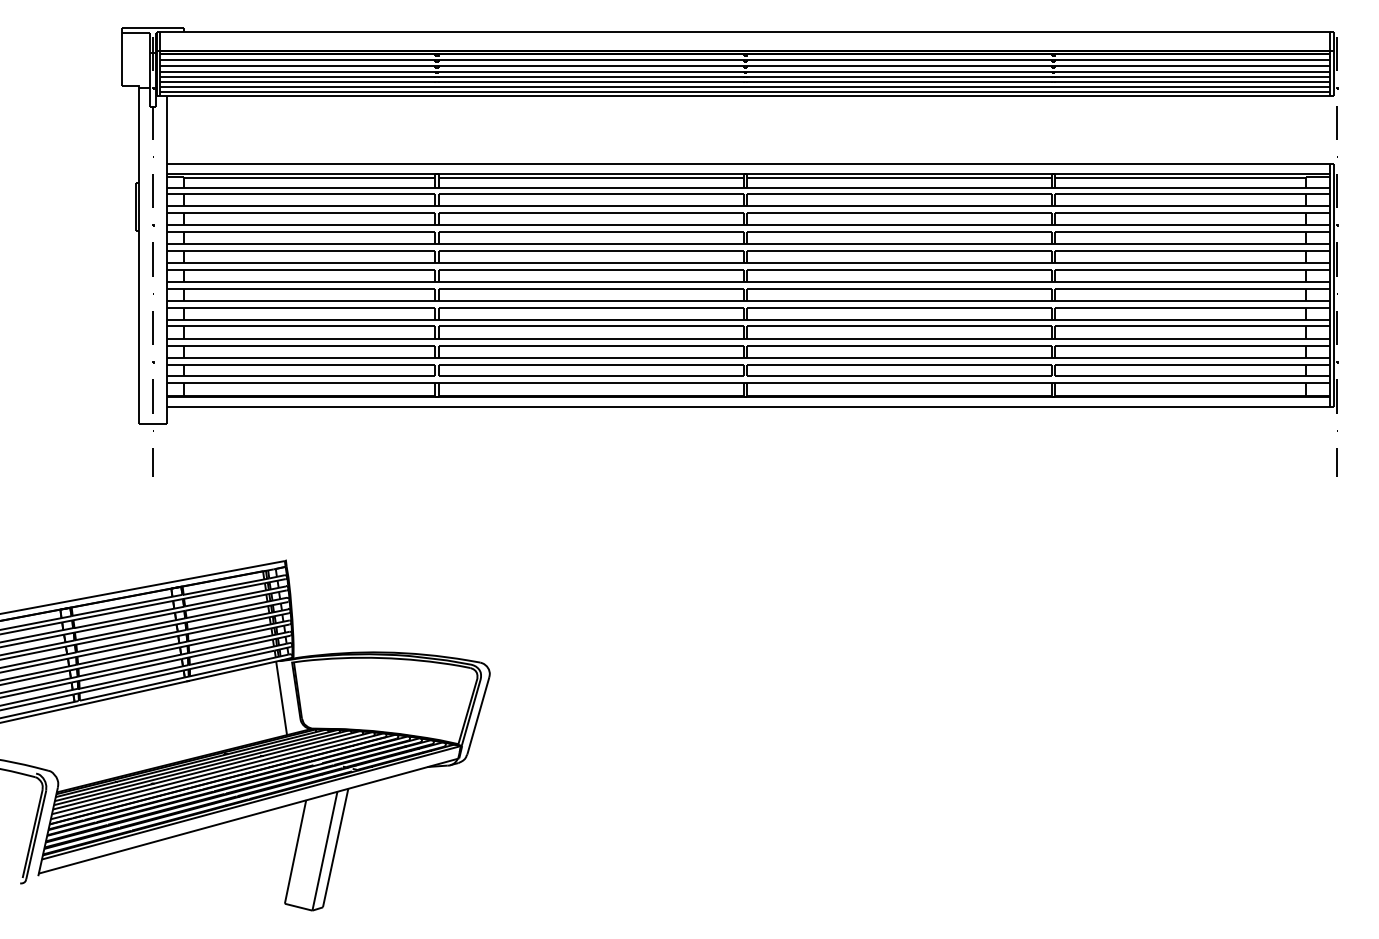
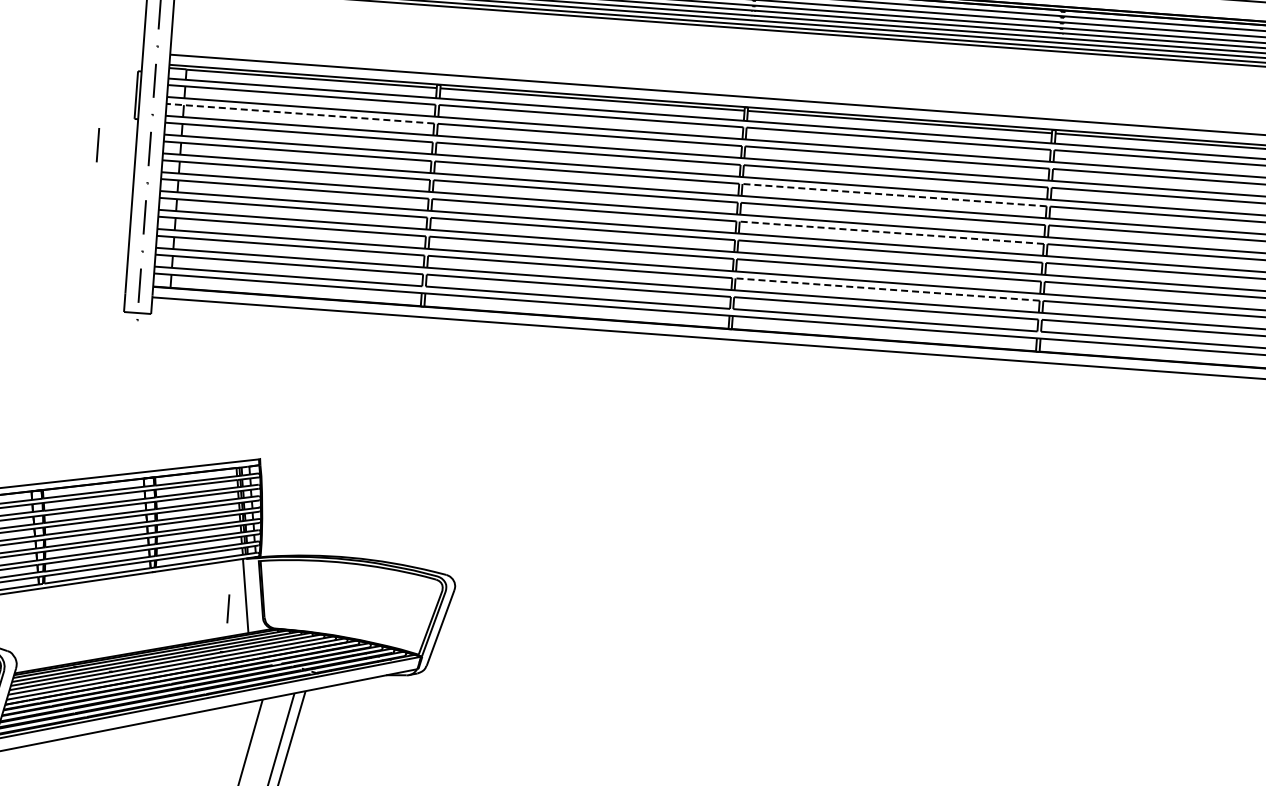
line: (300, 213) -> (300, 113), solid -> dashed
line: (898, 251) -> (893, 195), solid -> dashed
line: (100, 259) -> (97, 145), added
line: (898, 288) -> (890, 232), solid -> dashed
line: (898, 345) -> (886, 289), solid -> dashed
line: (152, 462) -> (227, 608), moved

